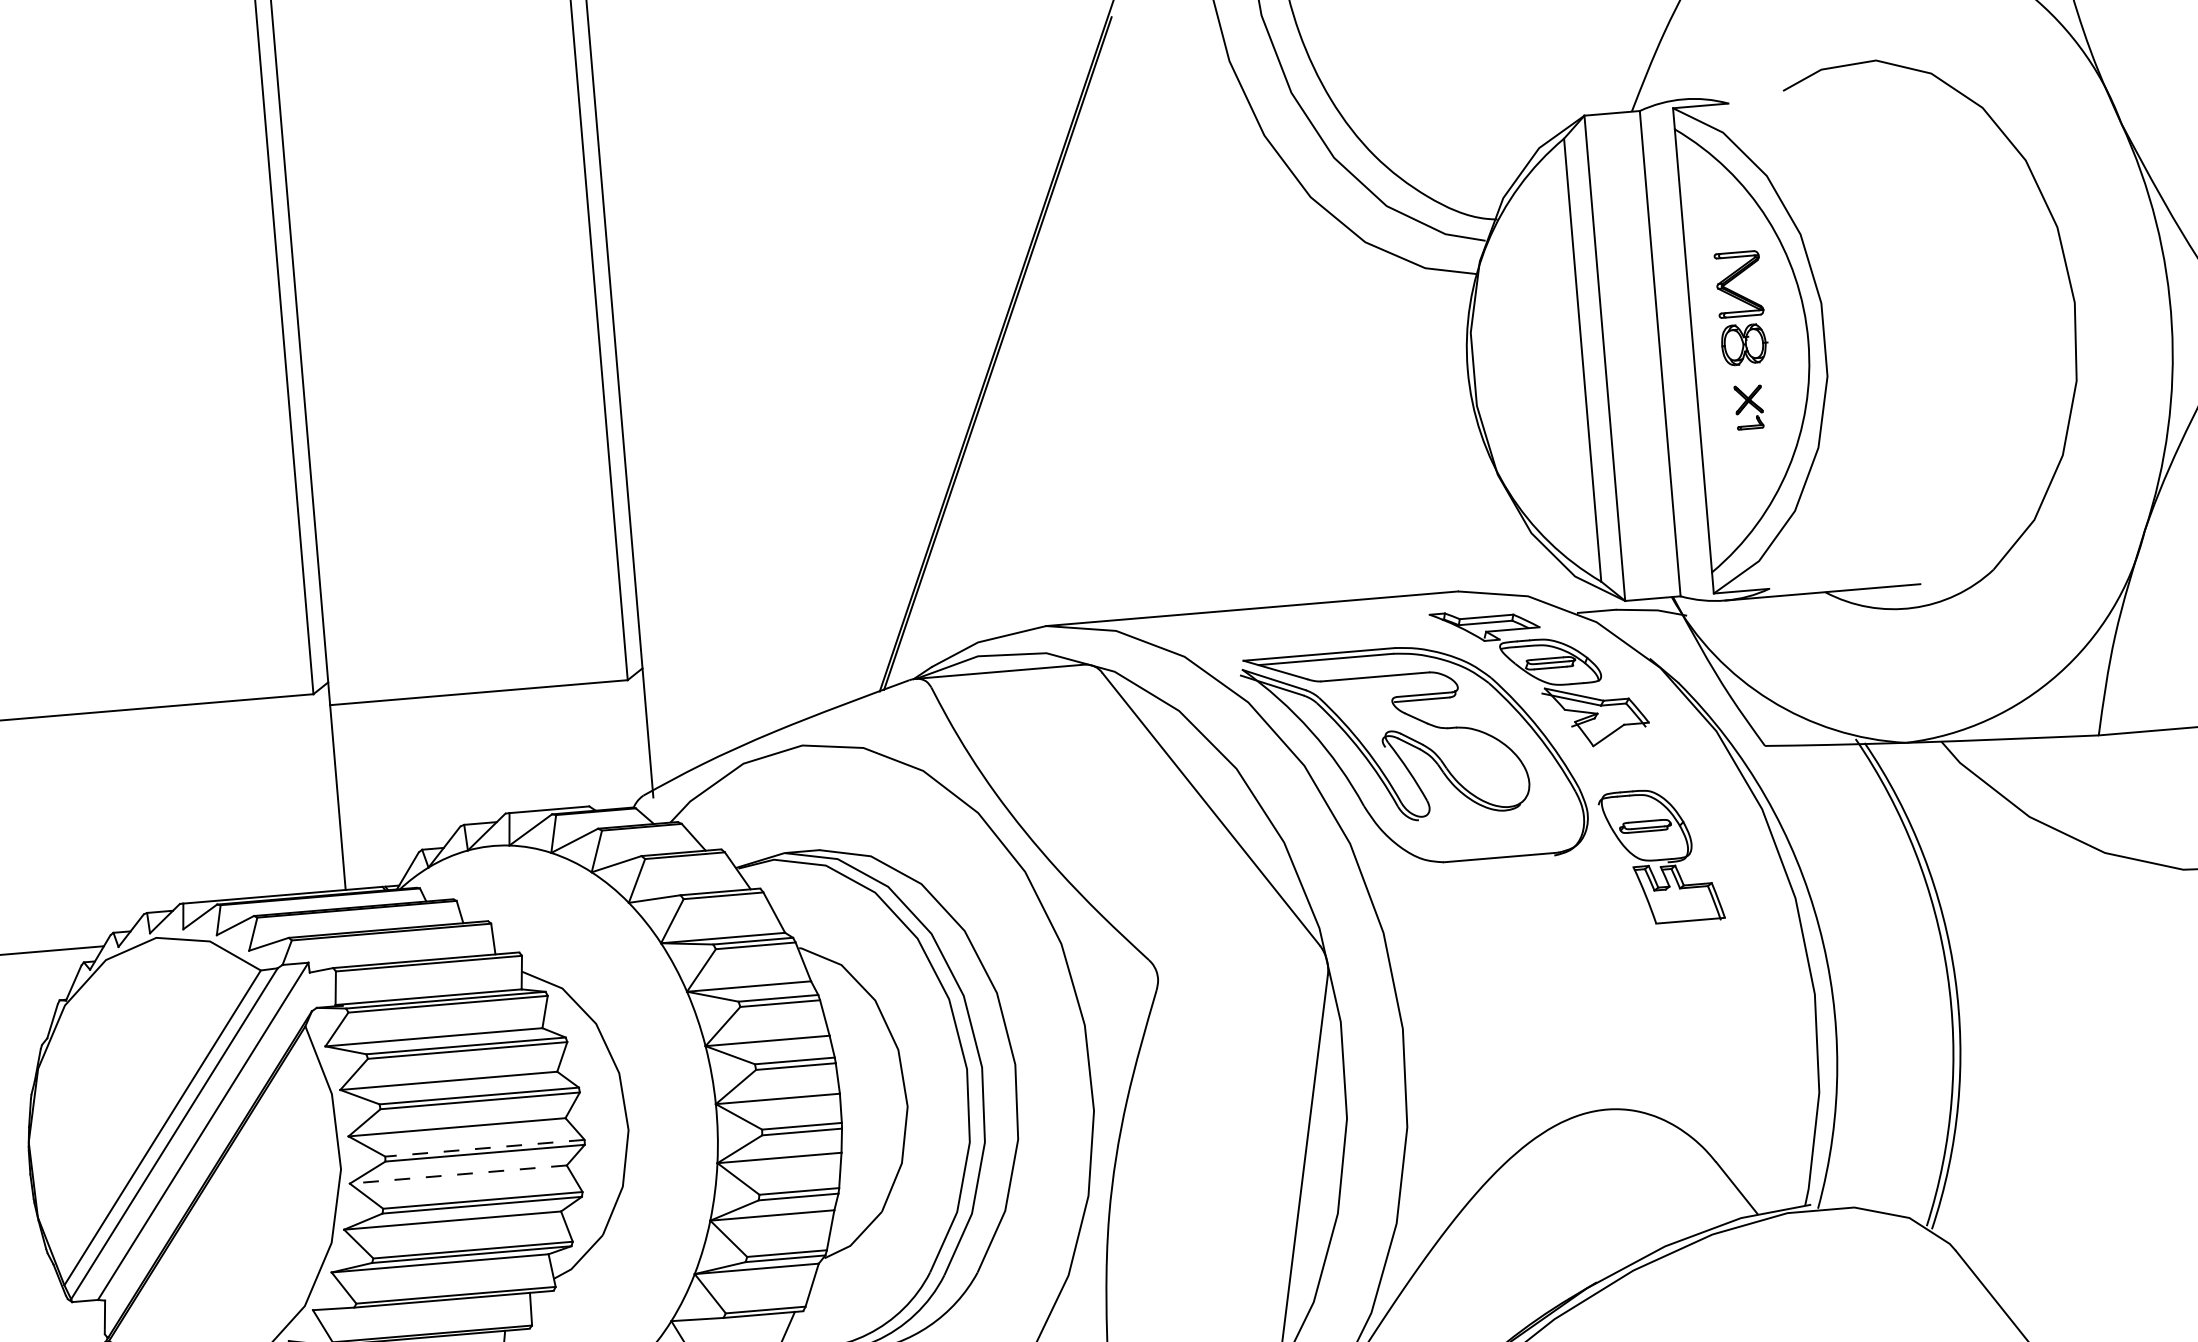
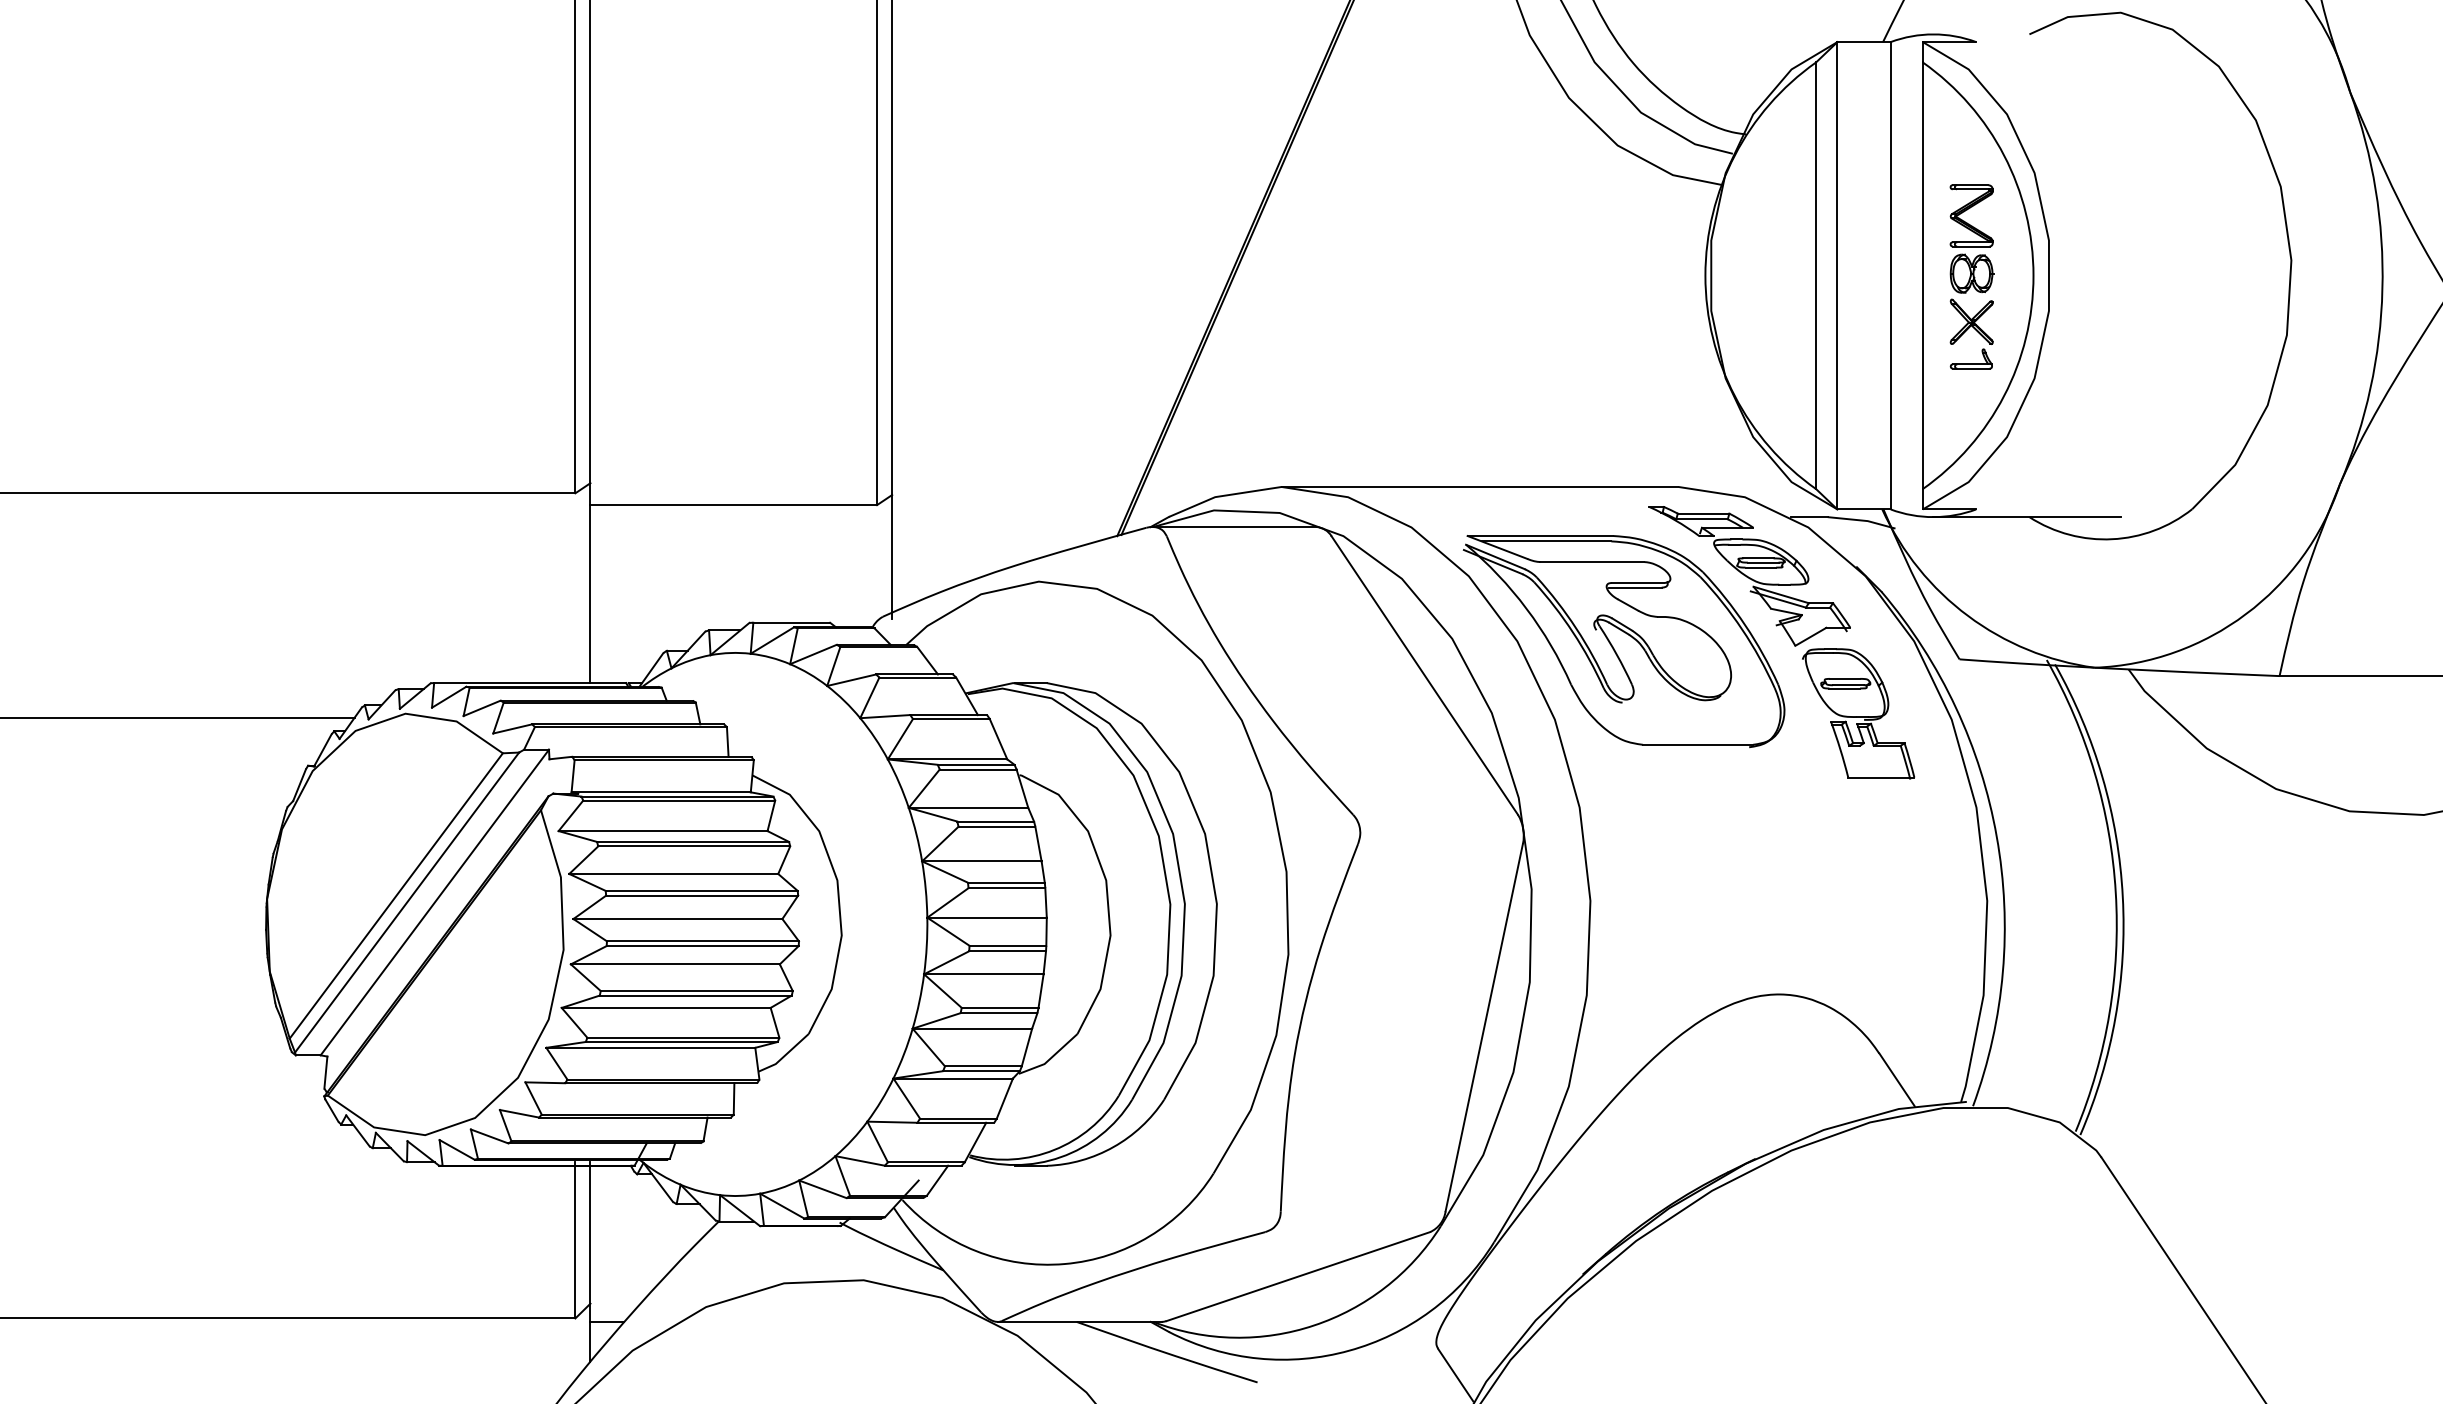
part: (1749, 406) -> (1971, 333), size x1.67
part: (1661, 856) -> (1858, 713), moved
line: (484, 1148) -> (702, 941), dashed -> solid
line: (457, 1174) -> (674, 964), dashed -> solid

